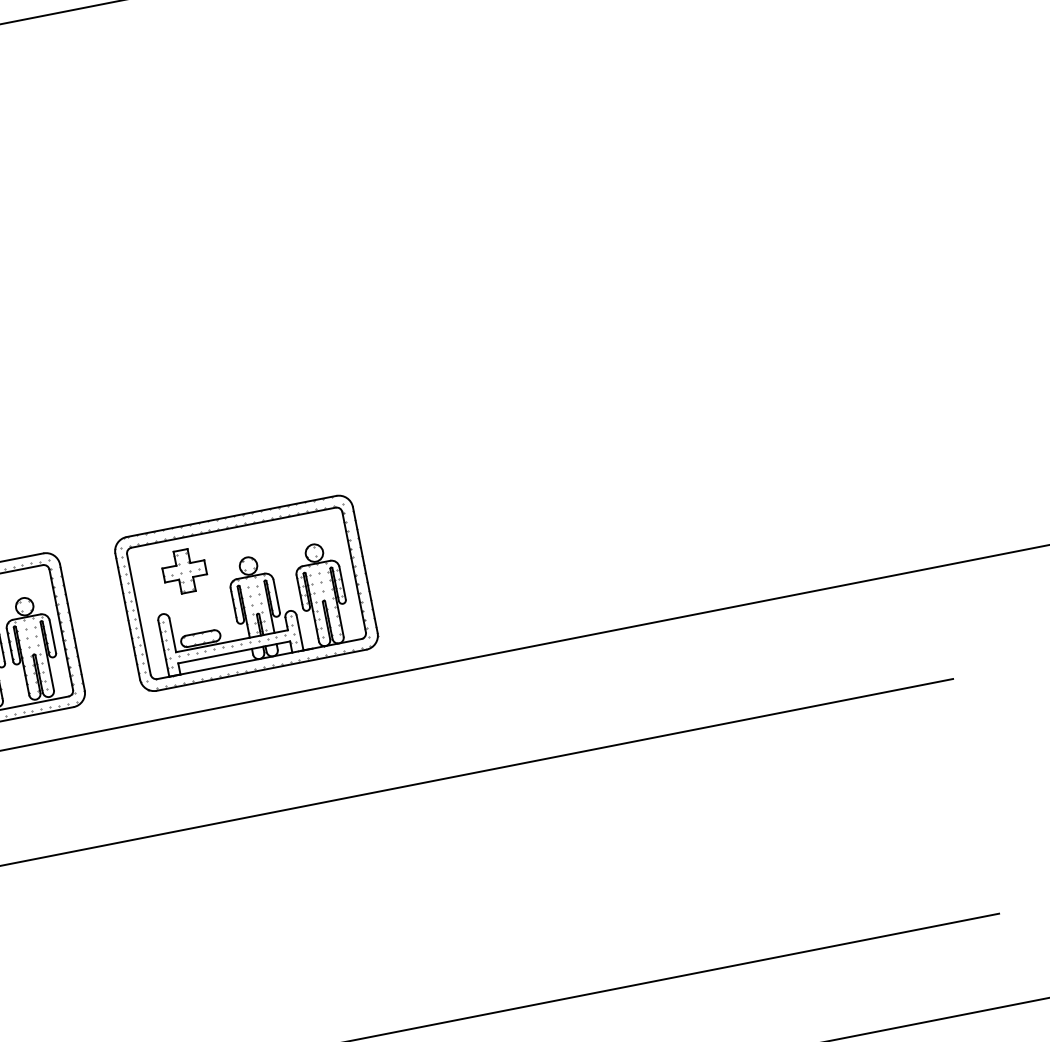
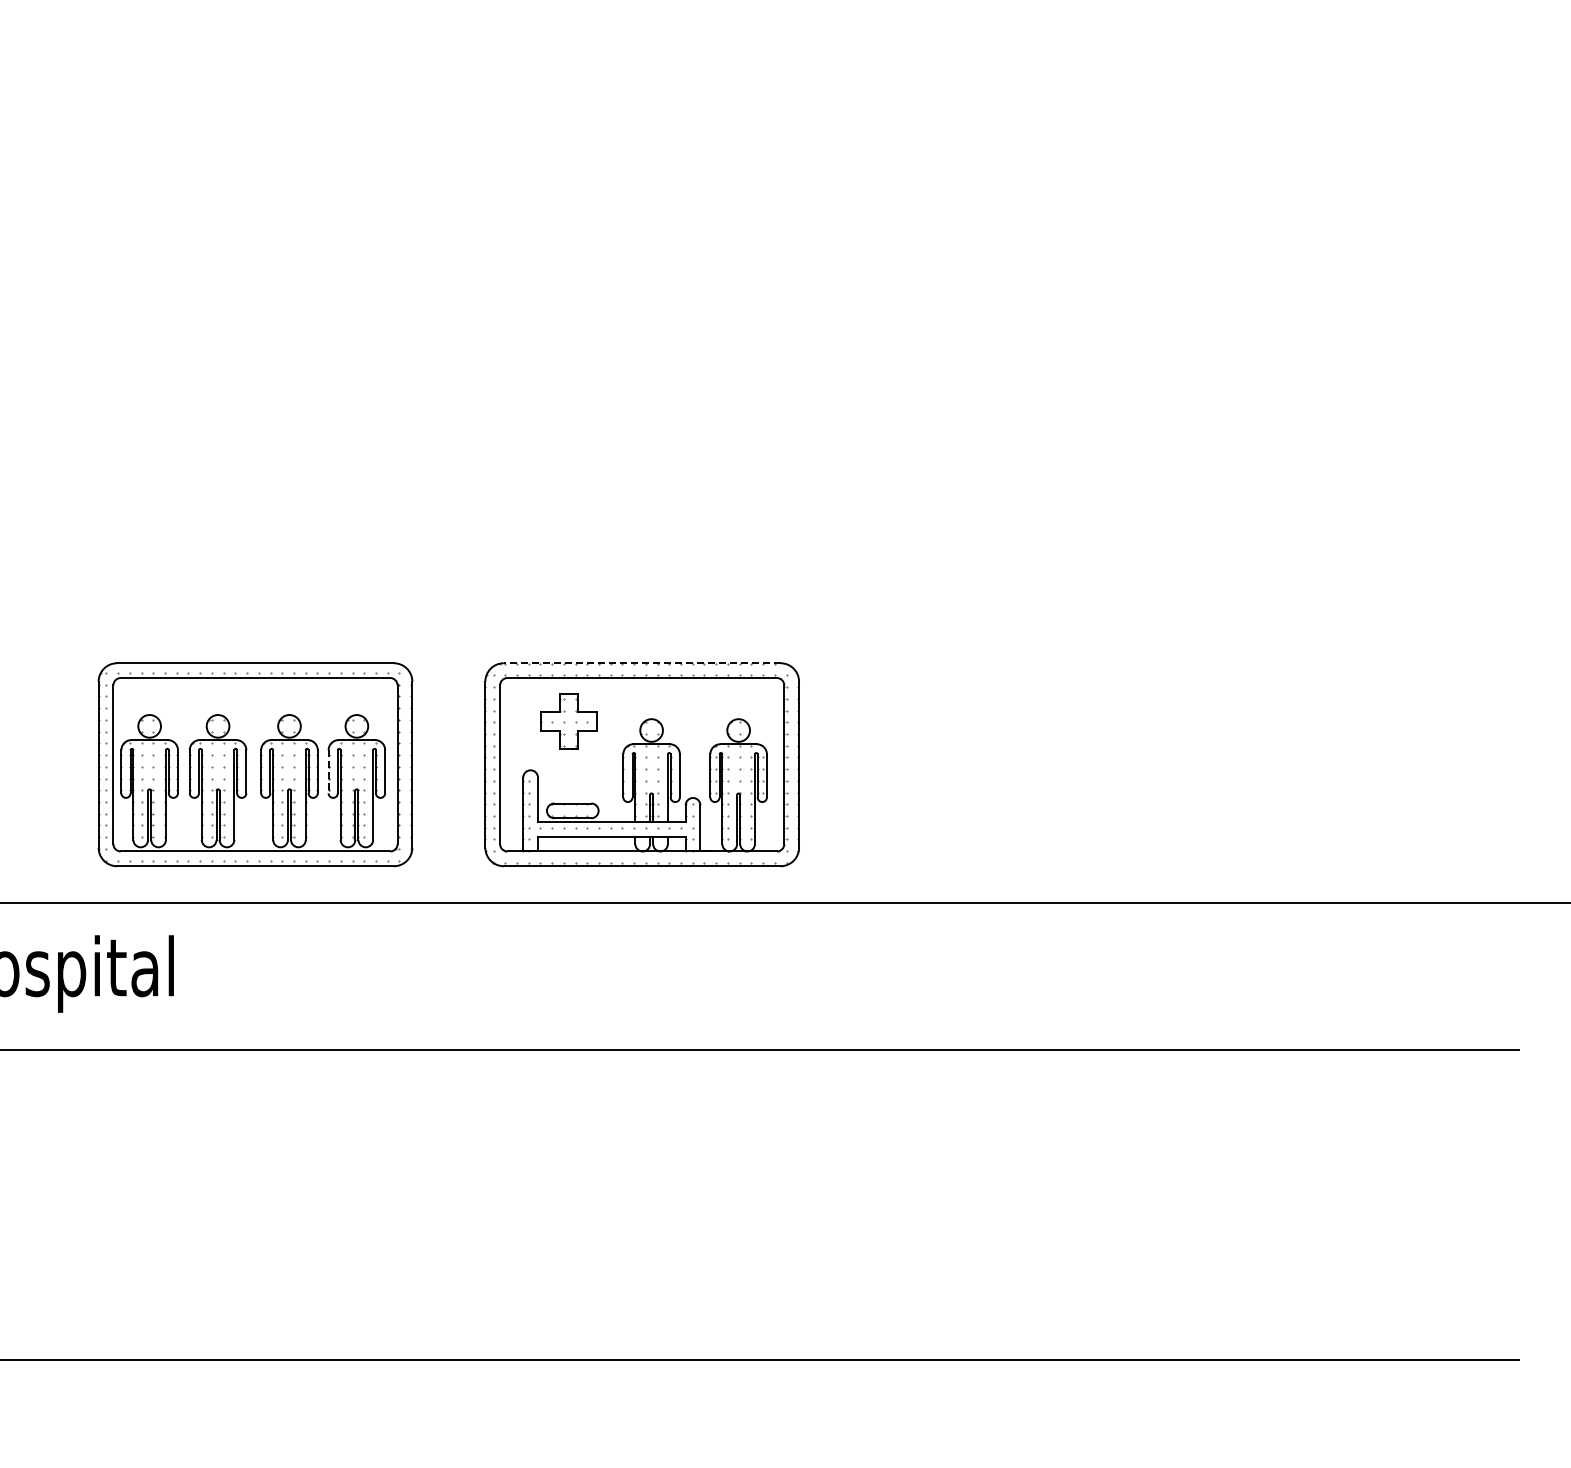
line: (230, 516) -> (641, 663), solid -> dashed
line: (9, 645) -> (328, 771), solid -> dashed

